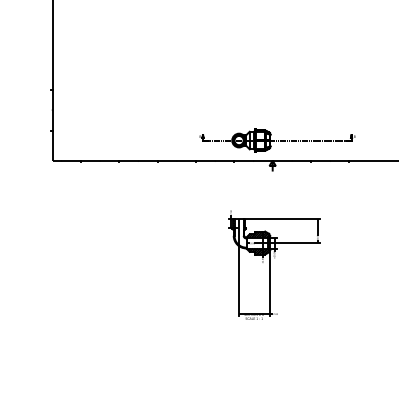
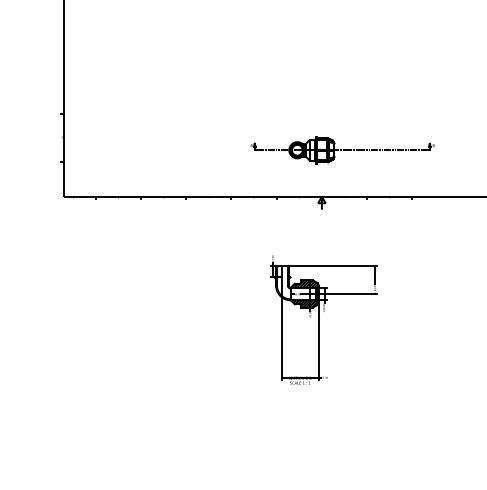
part: (277, 140) -> (342, 150), moved

